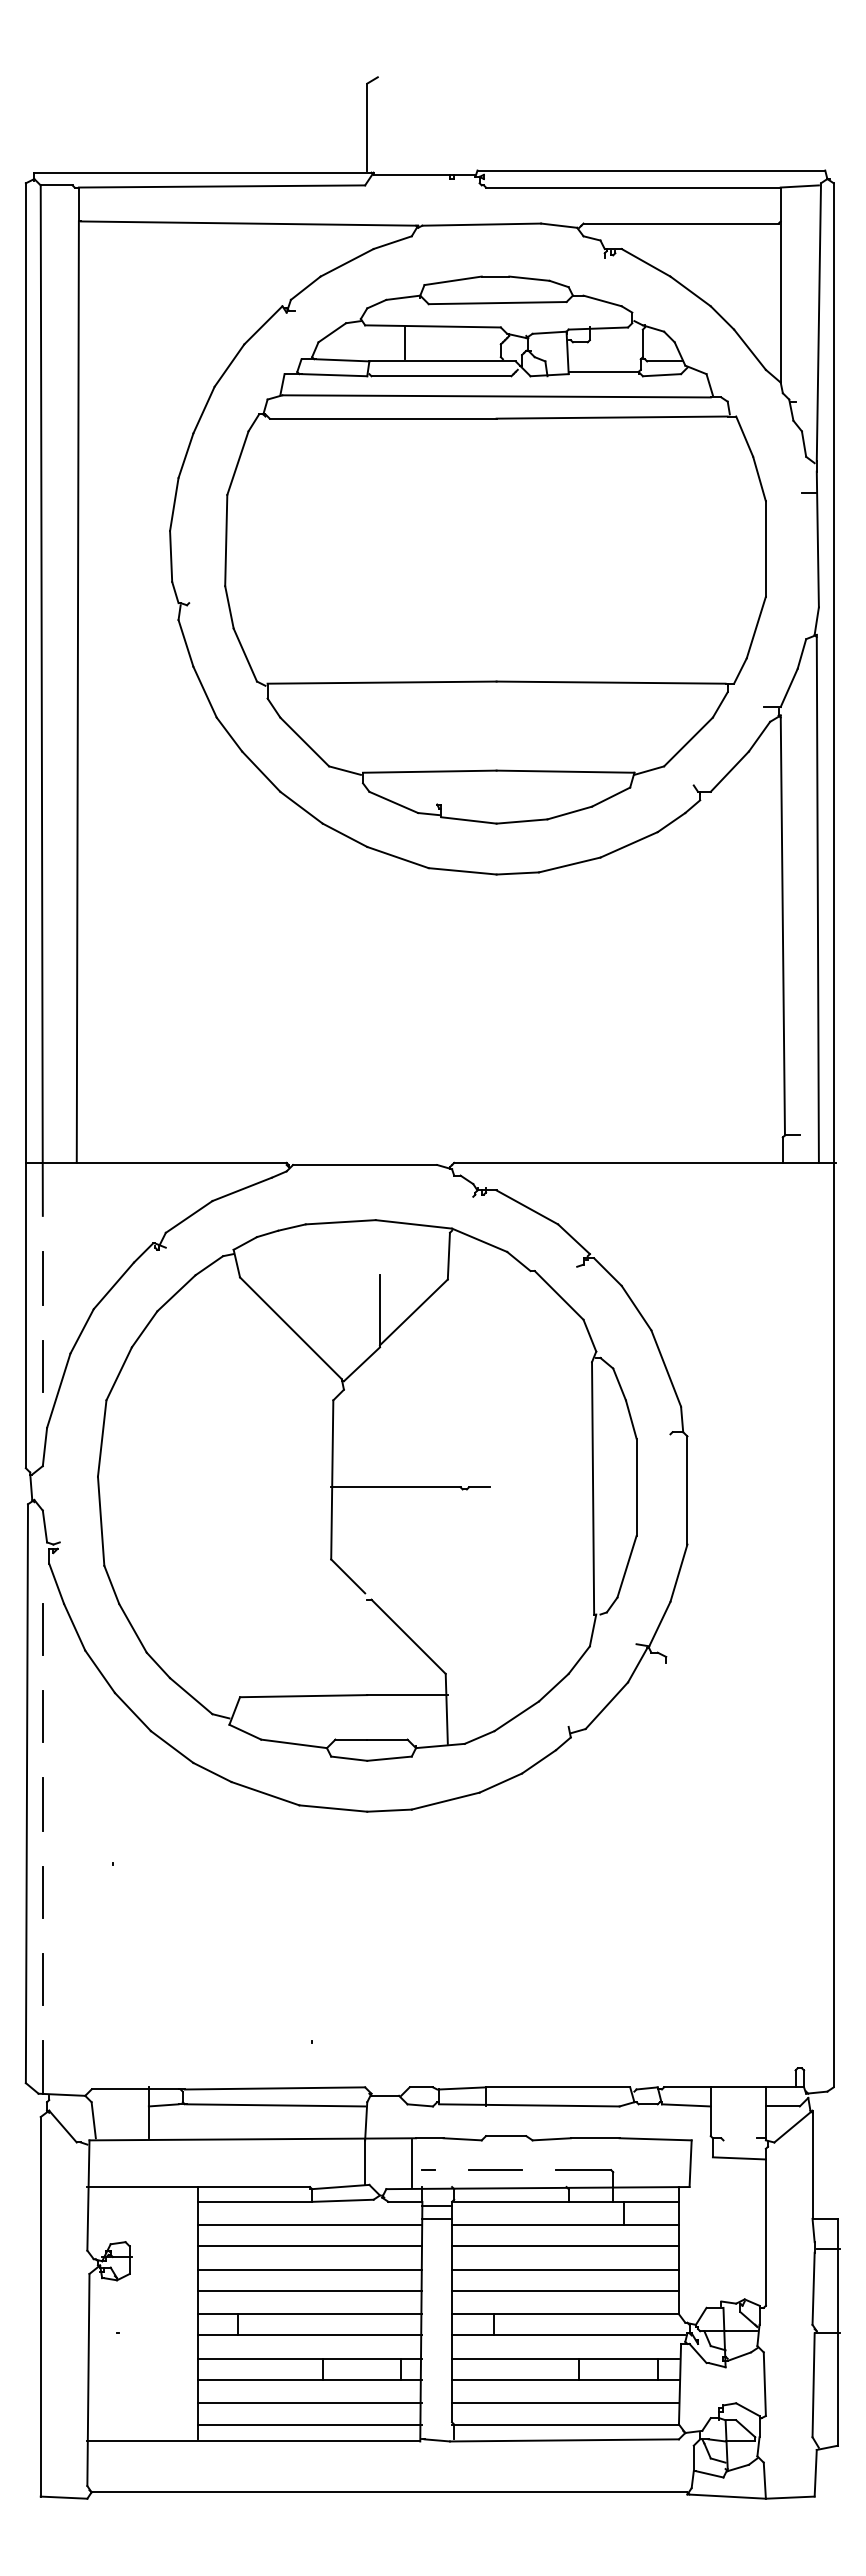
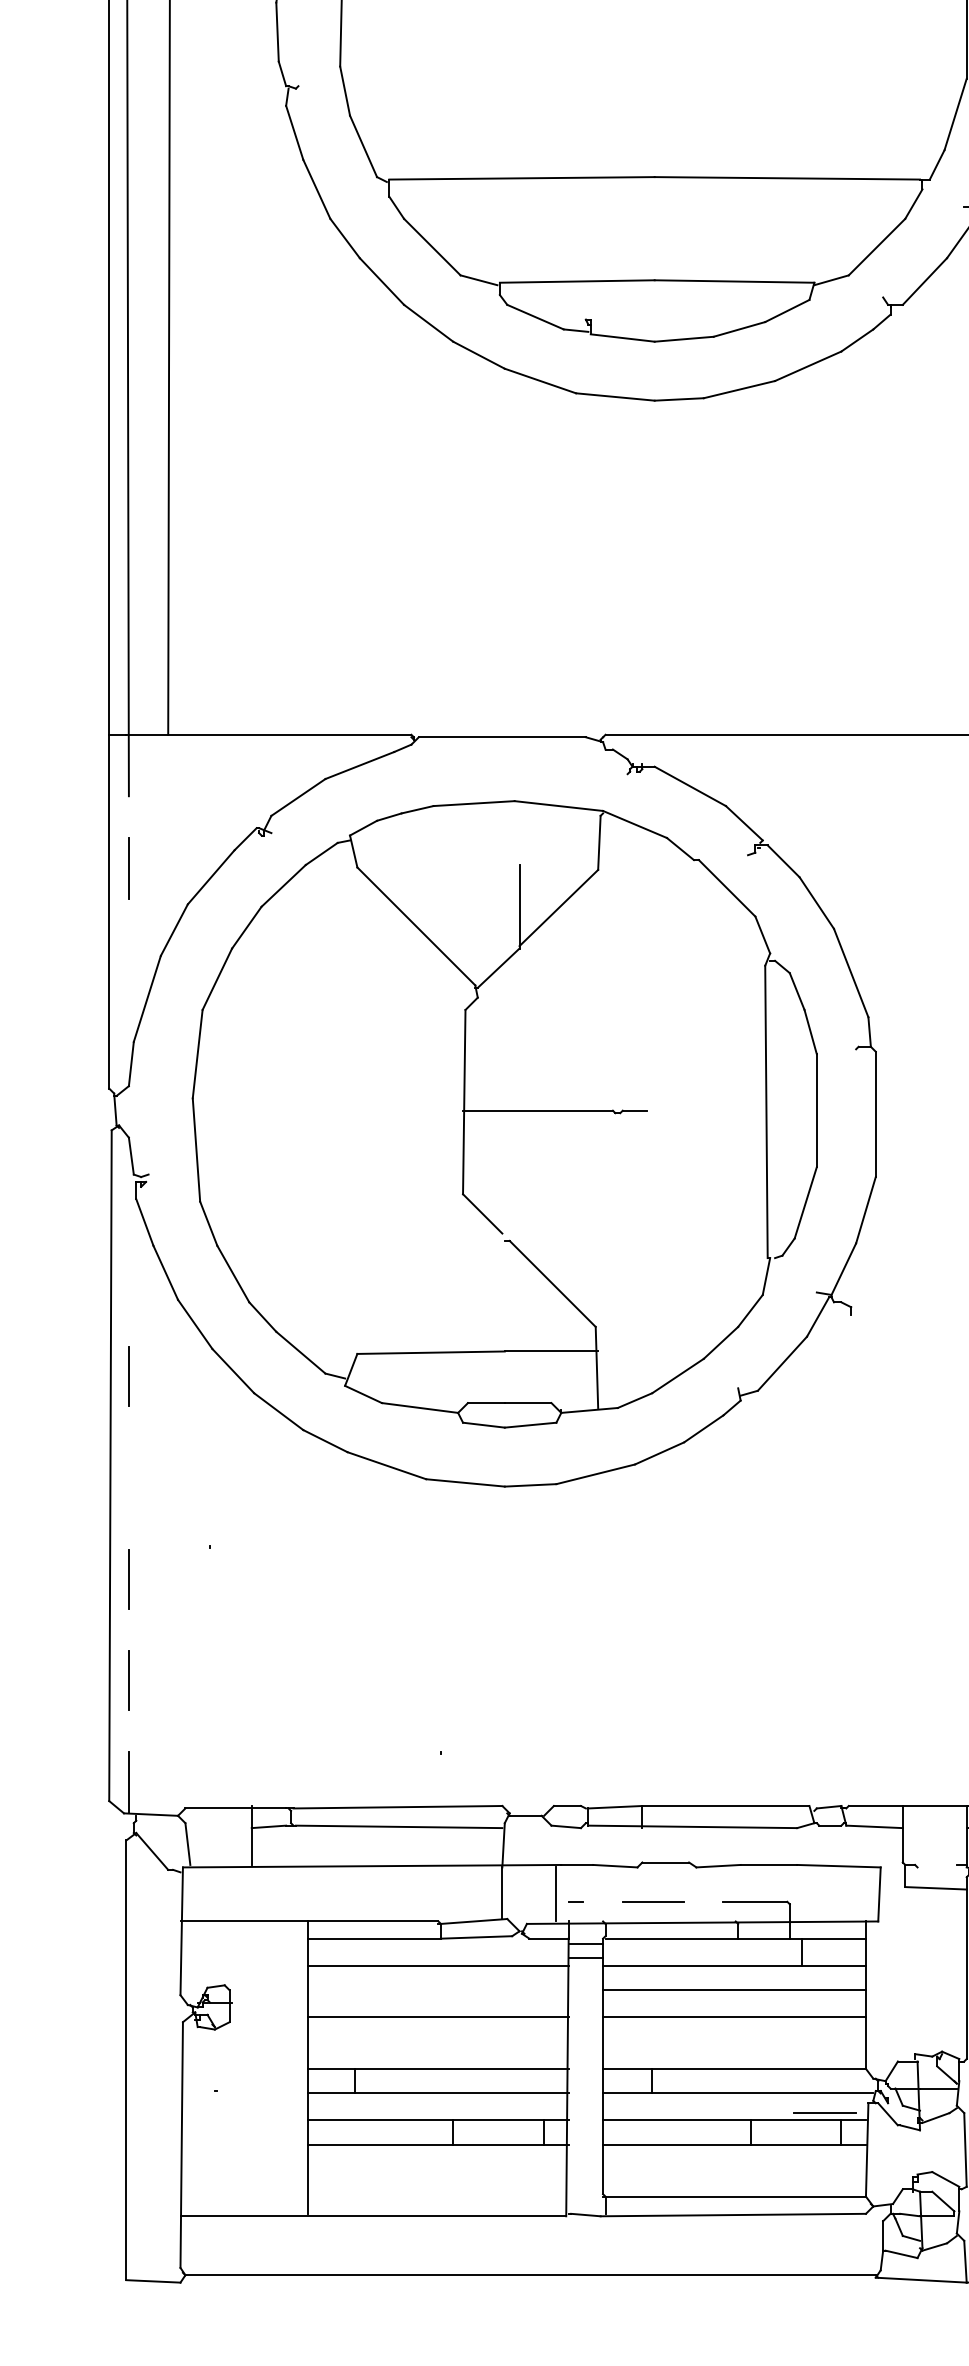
line: (42, 1366) -> (128, 970), removed
line: (42, 1629) -> (128, 1275), removed
line: (42, 1803) -> (128, 1477), removed
line: (309, 2246) -> (437, 1990), removed
line: (309, 2290) -> (437, 2041), removed
line: (565, 2290) -> (734, 2041), removed
line: (643, 2351) -> (824, 2112), added
line: (309, 2403) -> (437, 2172), removed
line: (565, 2403) -> (734, 2172), removed
line: (309, 2424) -> (437, 2196), removed

